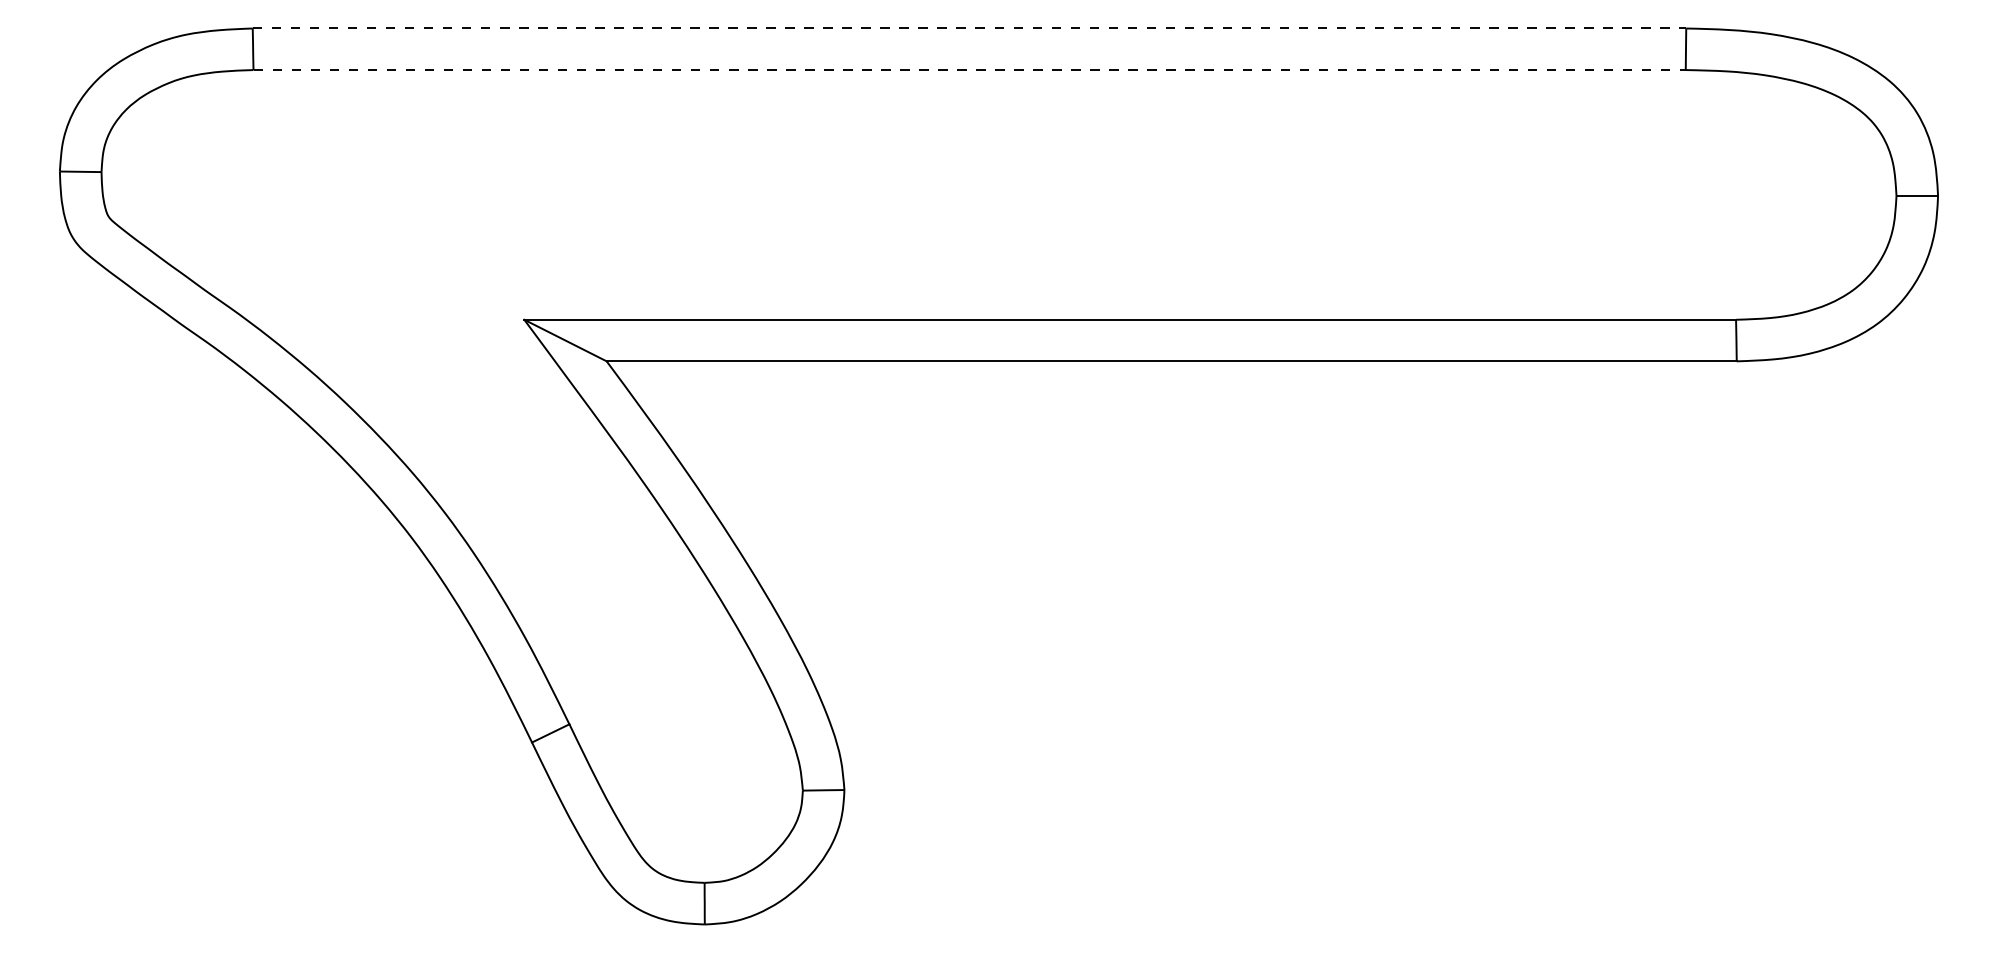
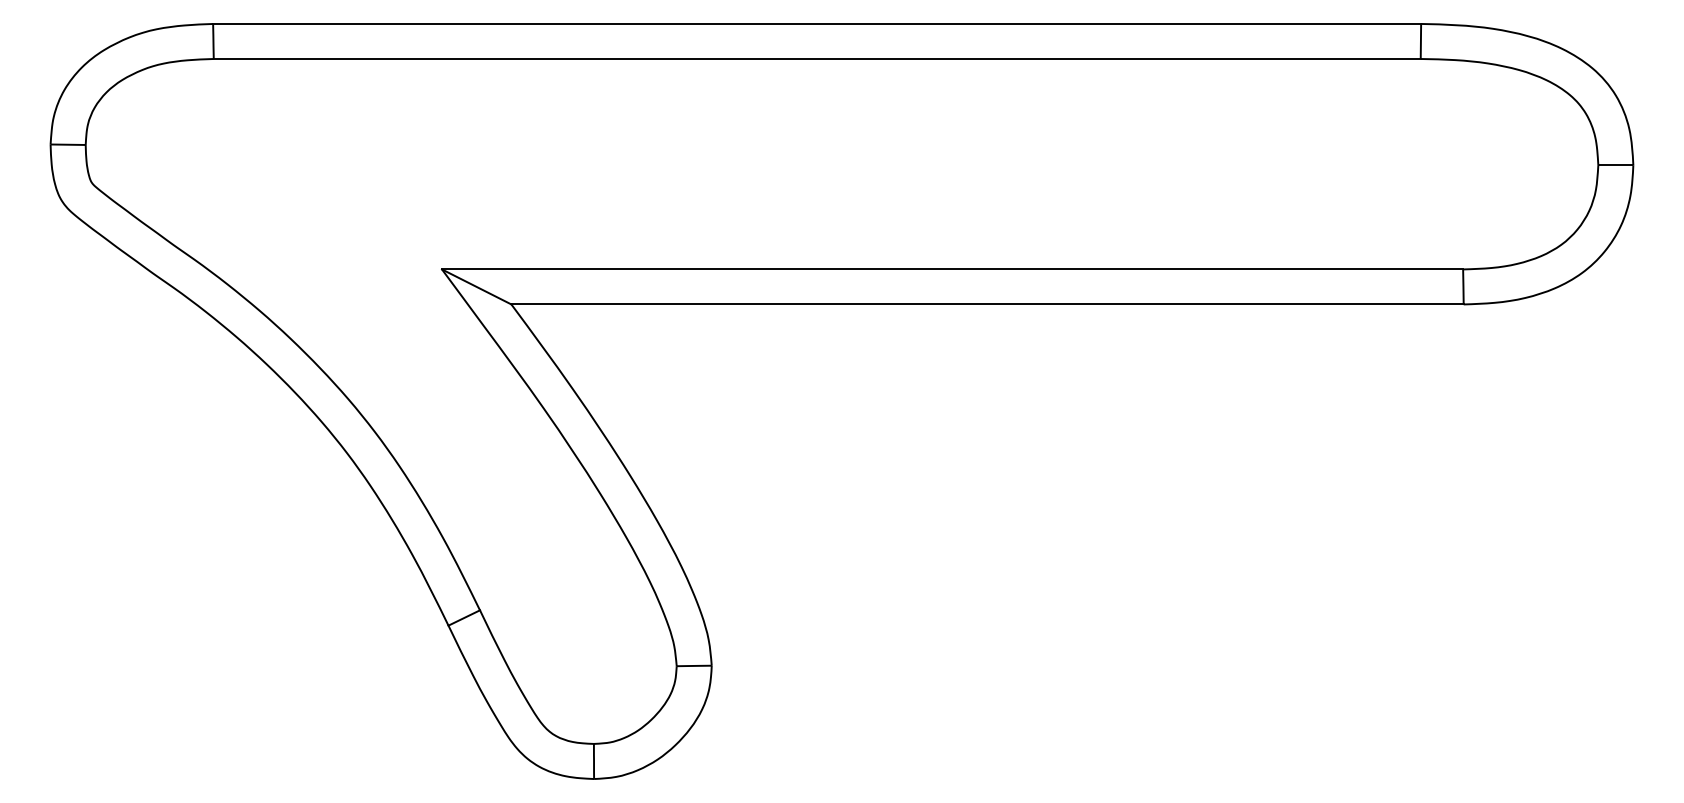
line: (969, 28) -> (817, 23), dashed -> solid
line: (970, 70) -> (817, 59), dashed -> solid

